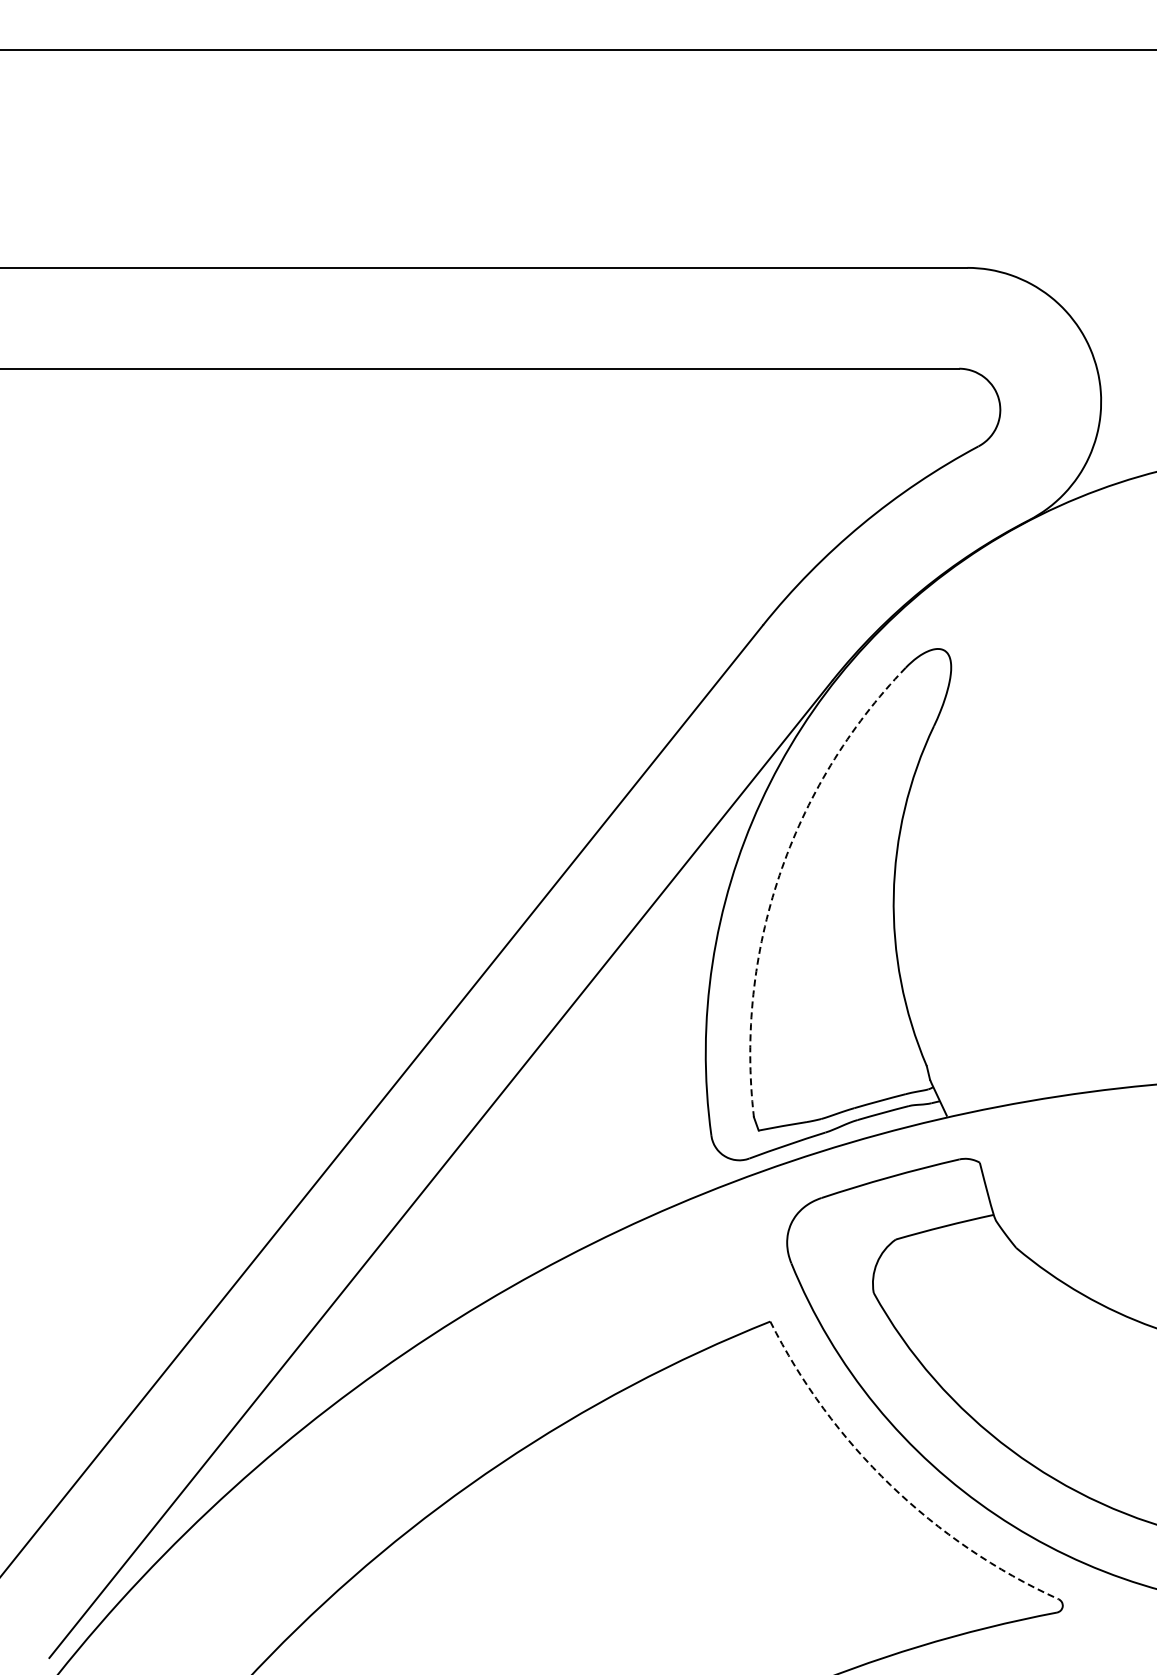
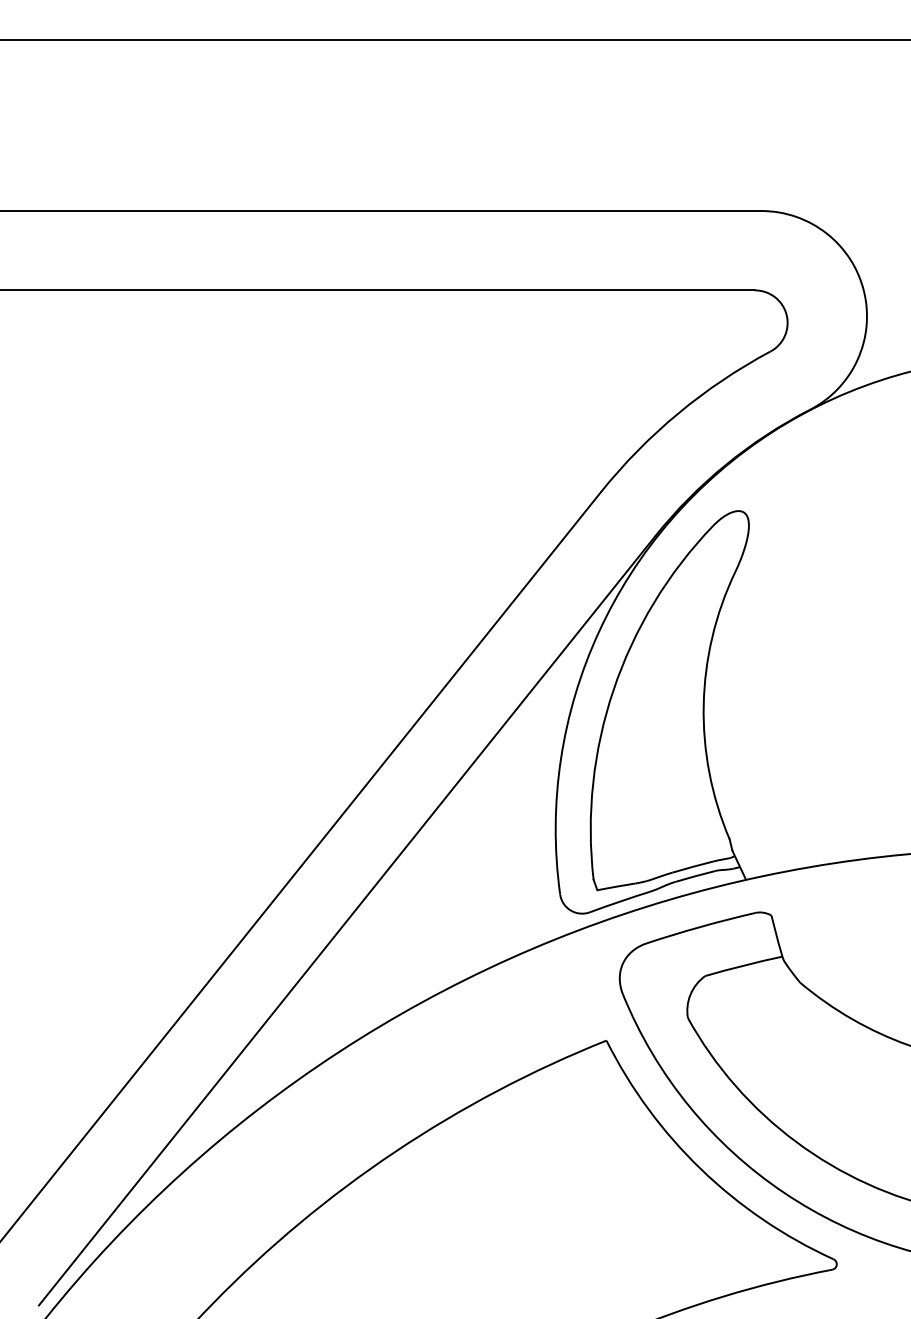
arc: (779, 875) -> (613, 689), dashed -> solid
arc: (890, 1485) -> (701, 1169), dashed -> solid

